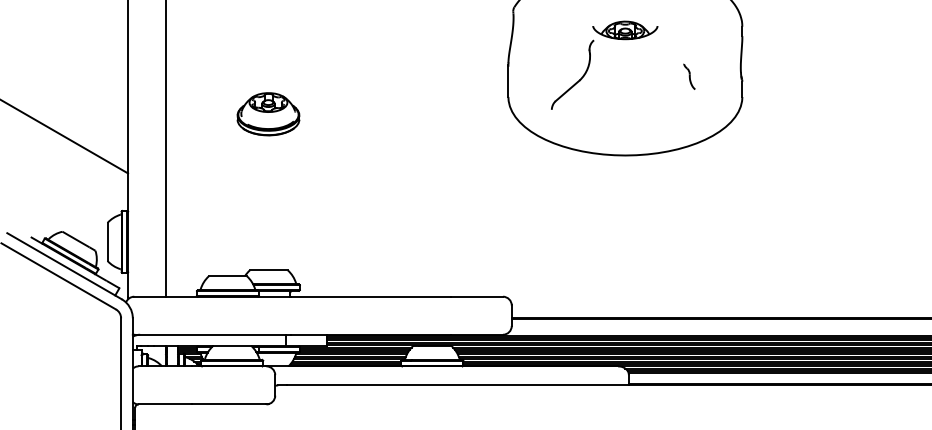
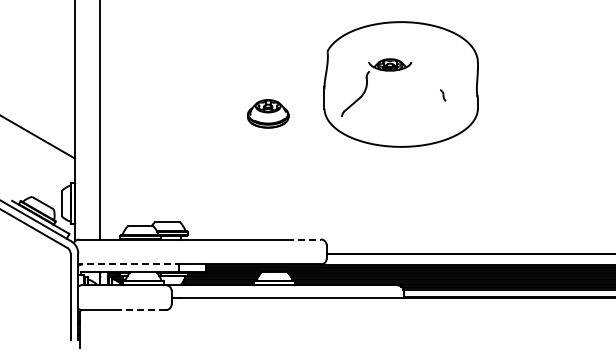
part: (590, 64) -> (367, 87), moved
part: (689, 77) -> (443, 95), size x0.7
part: (268, 113) -> (268, 113), moved
line: (477, 296) -> (304, 239), solid -> dashed
line: (212, 334) -> (130, 264), solid -> dashed
line: (227, 404) -> (140, 310), solid -> dashed

